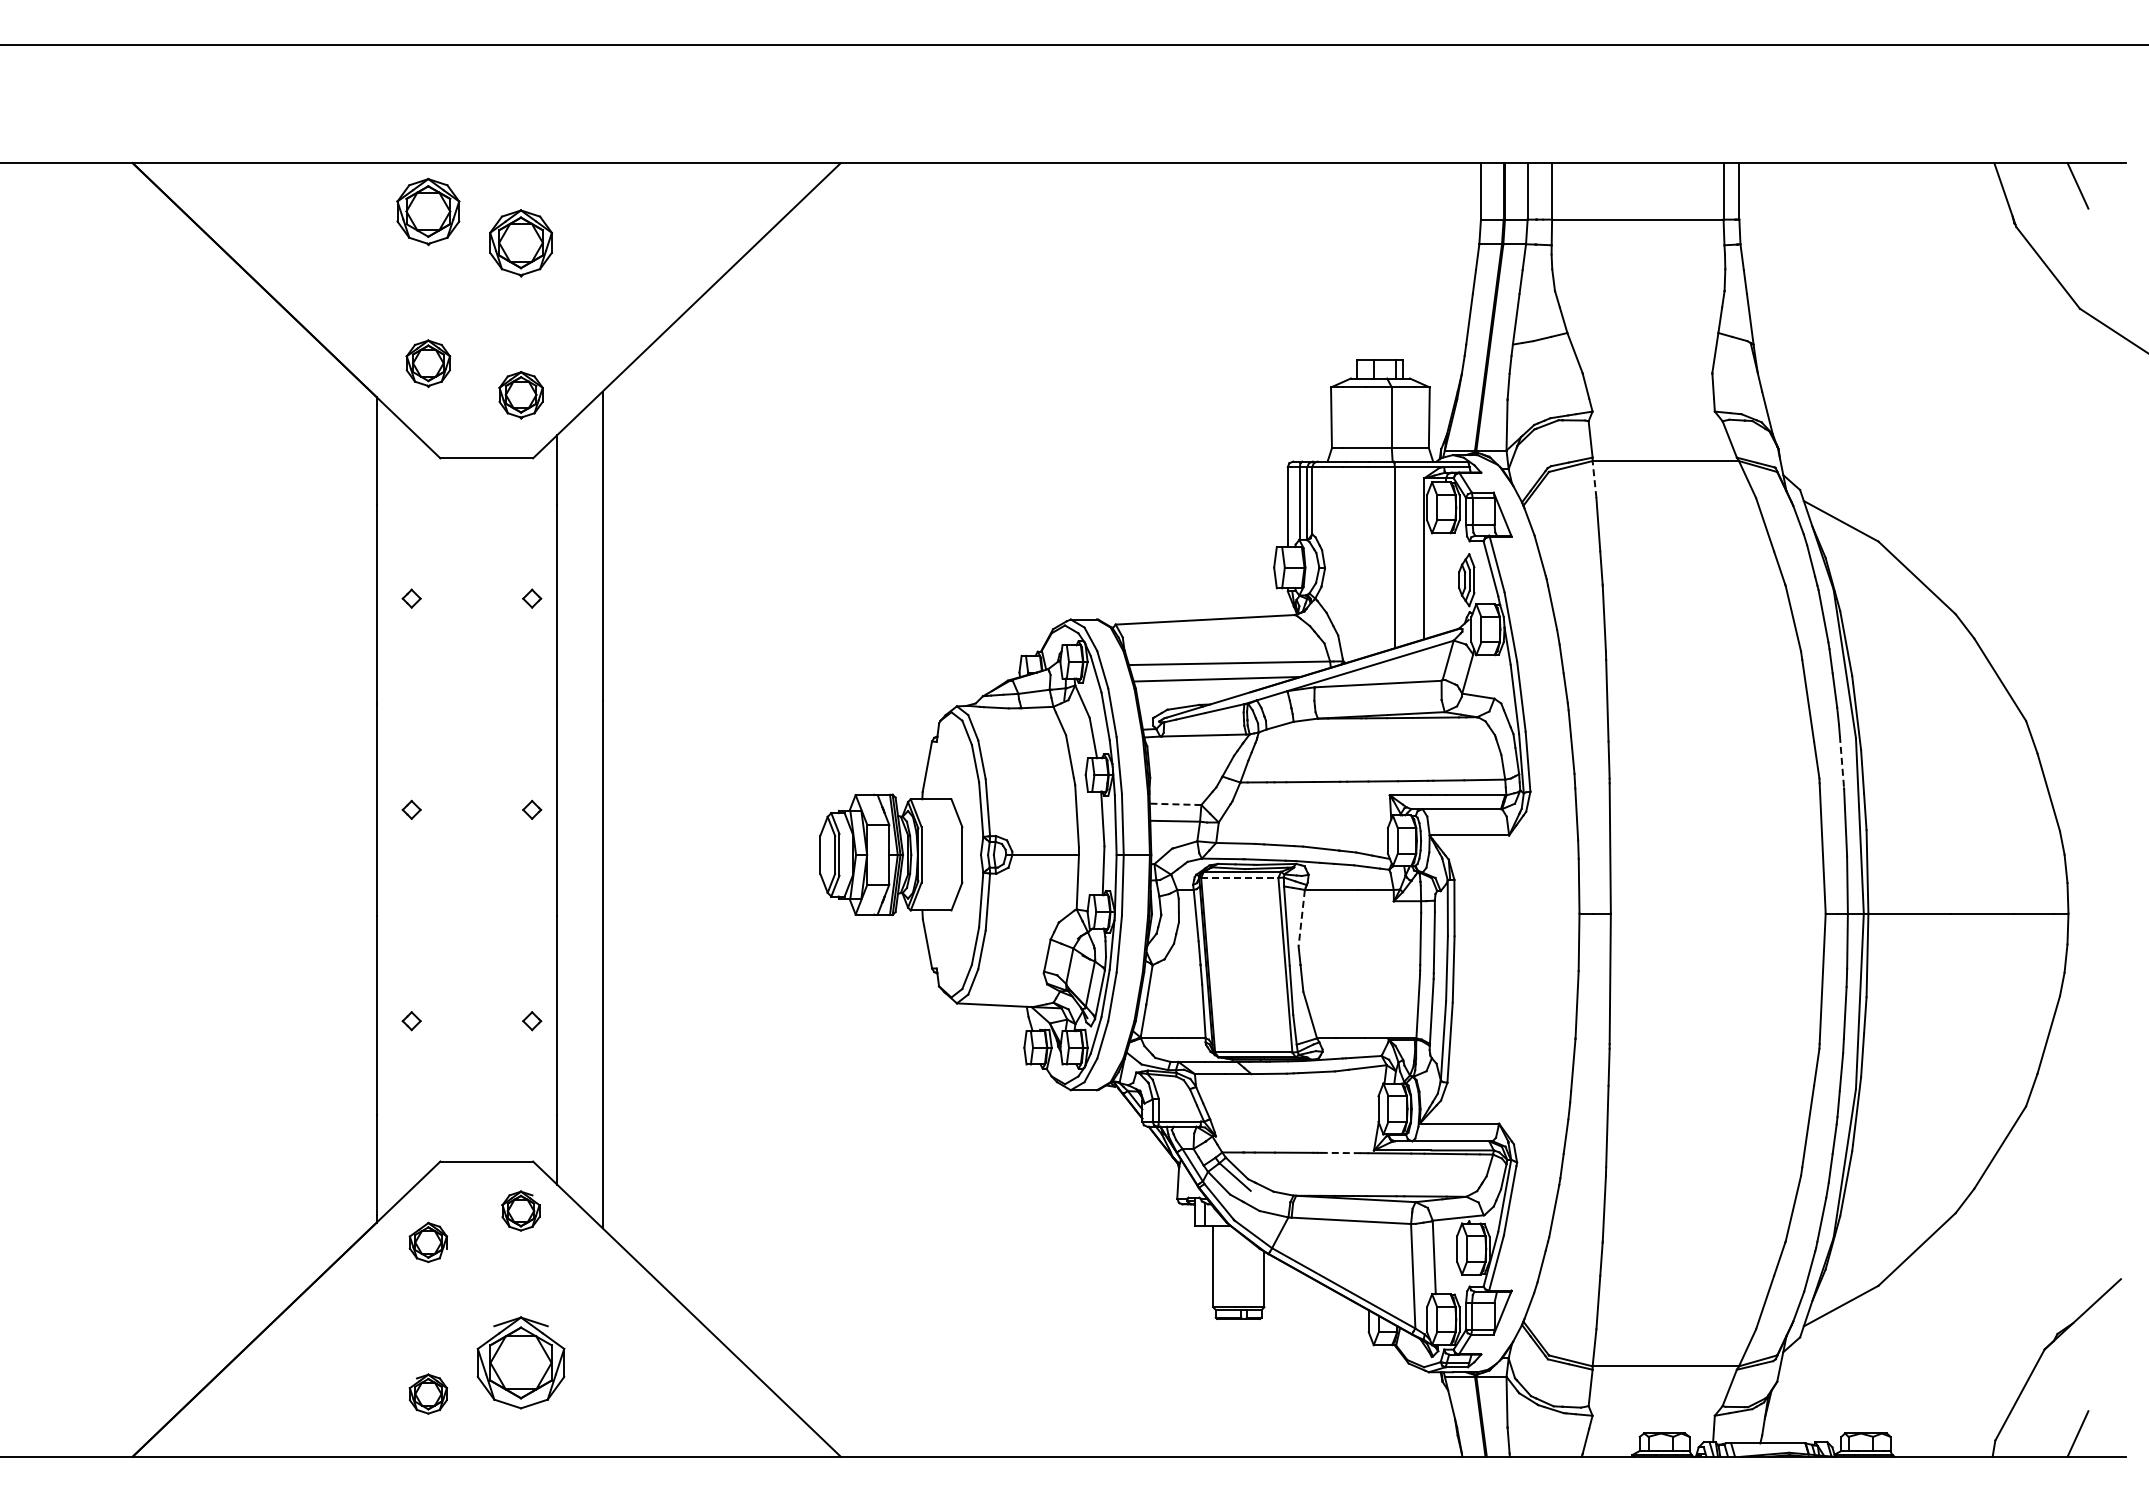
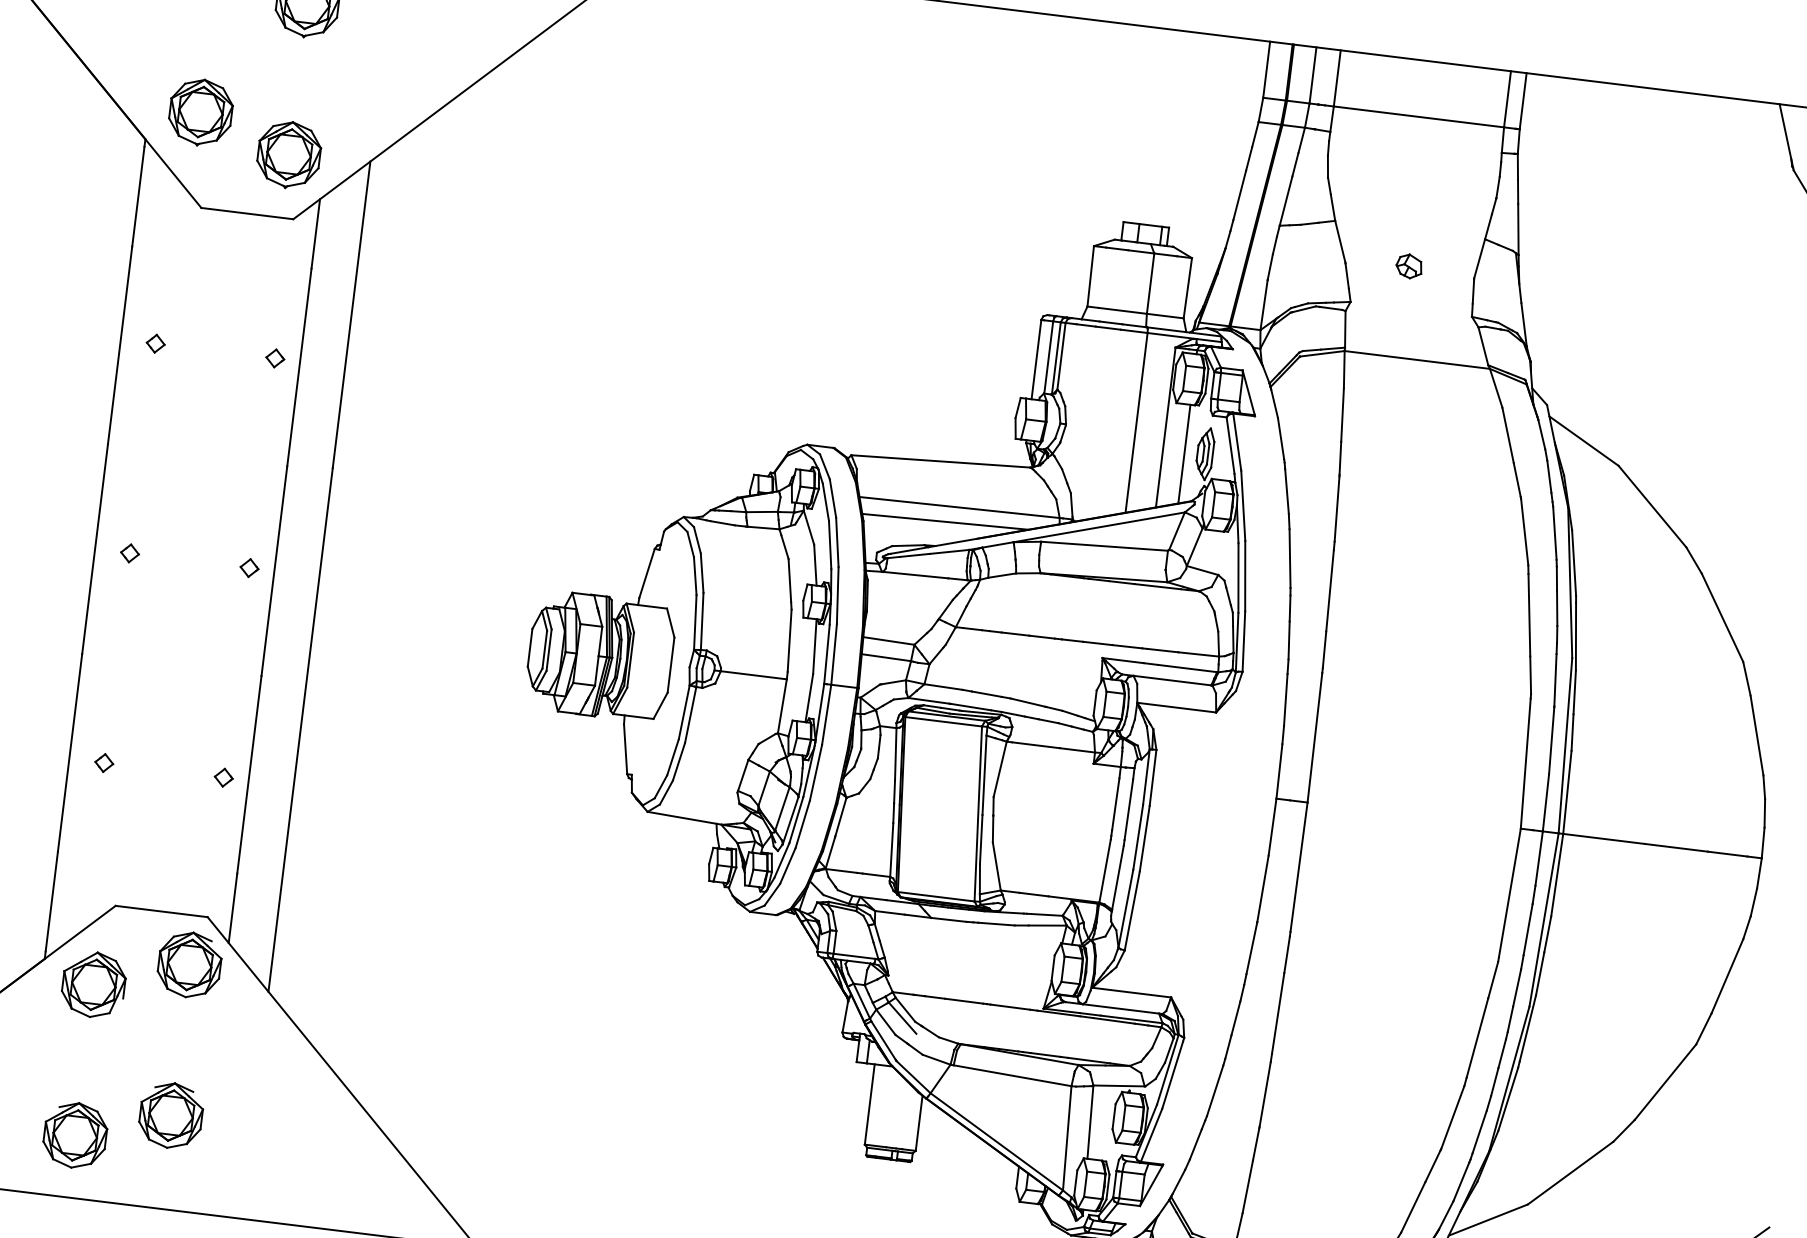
part: (428, 363) -> (201, 112), size x1.43
part: (1646, 368) -> (1409, 265), added
part: (521, 395) -> (289, 155), size x1.43
line: (1594, 479) -> (1344, 369), dashed -> solid
line: (1446, 582) -> (1184, 453), added
line: (1842, 762) -> (1555, 680), dashed -> solid
line: (1175, 804) -> (888, 641), dashed -> solid
line: (1239, 877) -> (943, 721), dashed -> solid
line: (1301, 918) -> (999, 769), dashed -> solid
line: (1340, 1153) -> (1010, 1007), dashed -> solid
part: (520, 1210) -> (189, 964), size x1.67
part: (428, 1242) -> (93, 984), size x1.67
part: (520, 1362) -> (170, 1115), size x0.71
part: (428, 1393) -> (75, 1134), size x1.67

